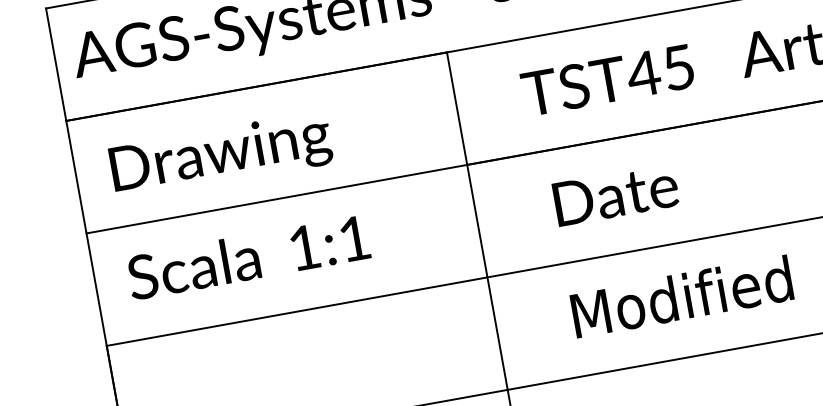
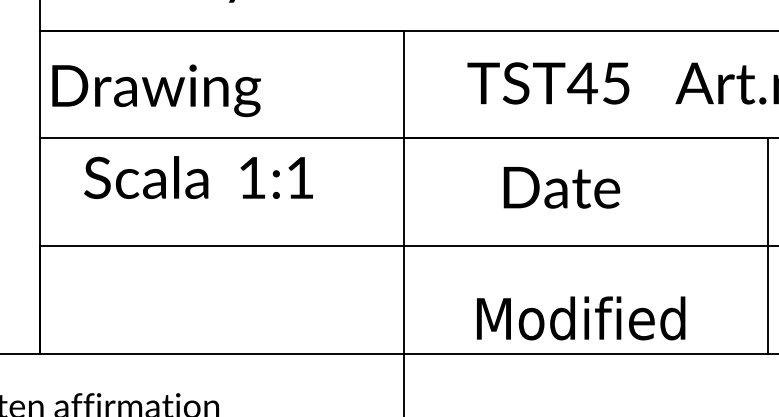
text: (221, 155) -> (156, 90), moved
text: (615, 194) -> (561, 187), moved
text: (248, 257) -> (198, 177), moved
text: (682, 296) -> (581, 318), moved

